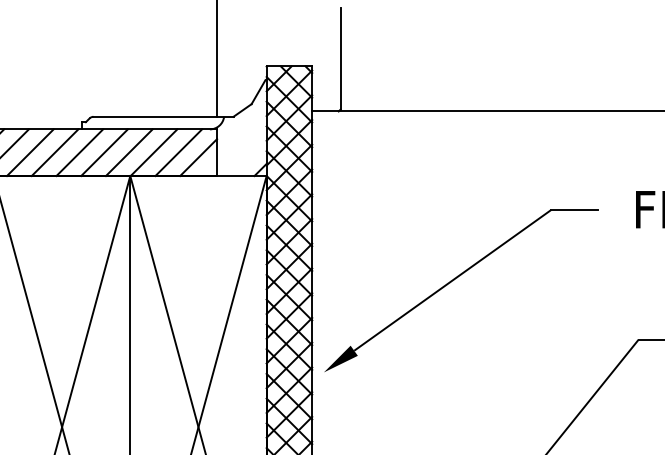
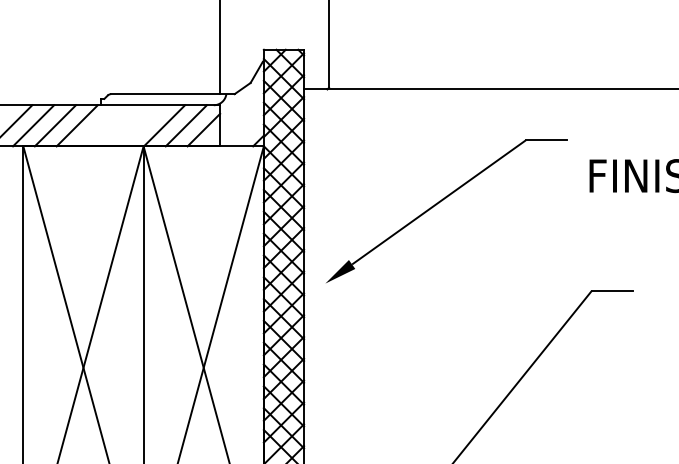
line: (79, 152) -> (98, 125), removed
line: (104, 152) -> (120, 125), removed
line: (129, 152) -> (142, 125), removed
part: (456, 279) -> (442, 201), moved

